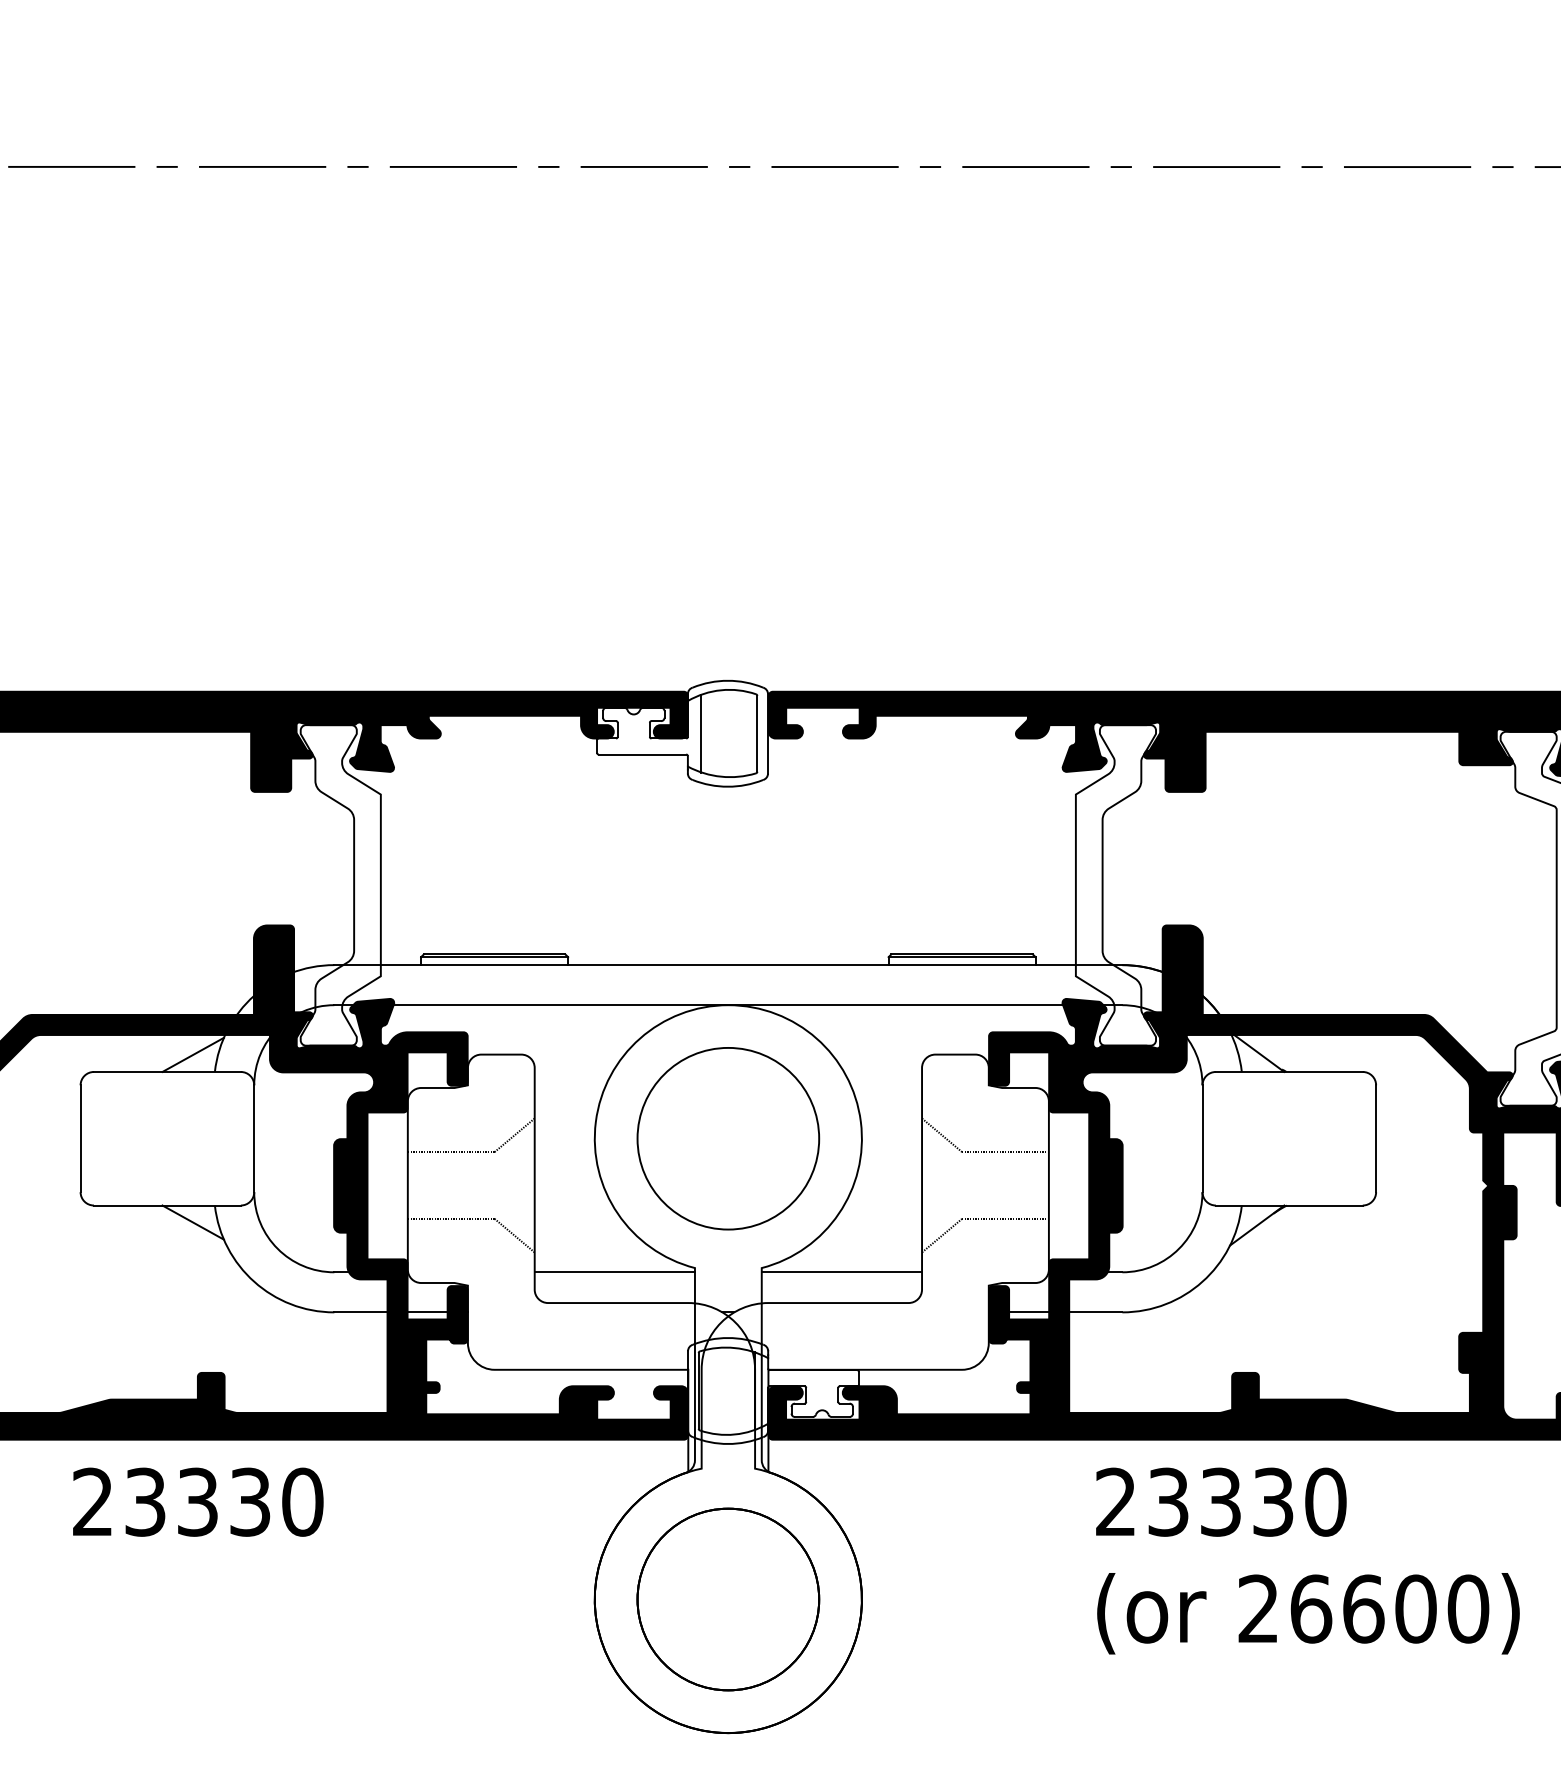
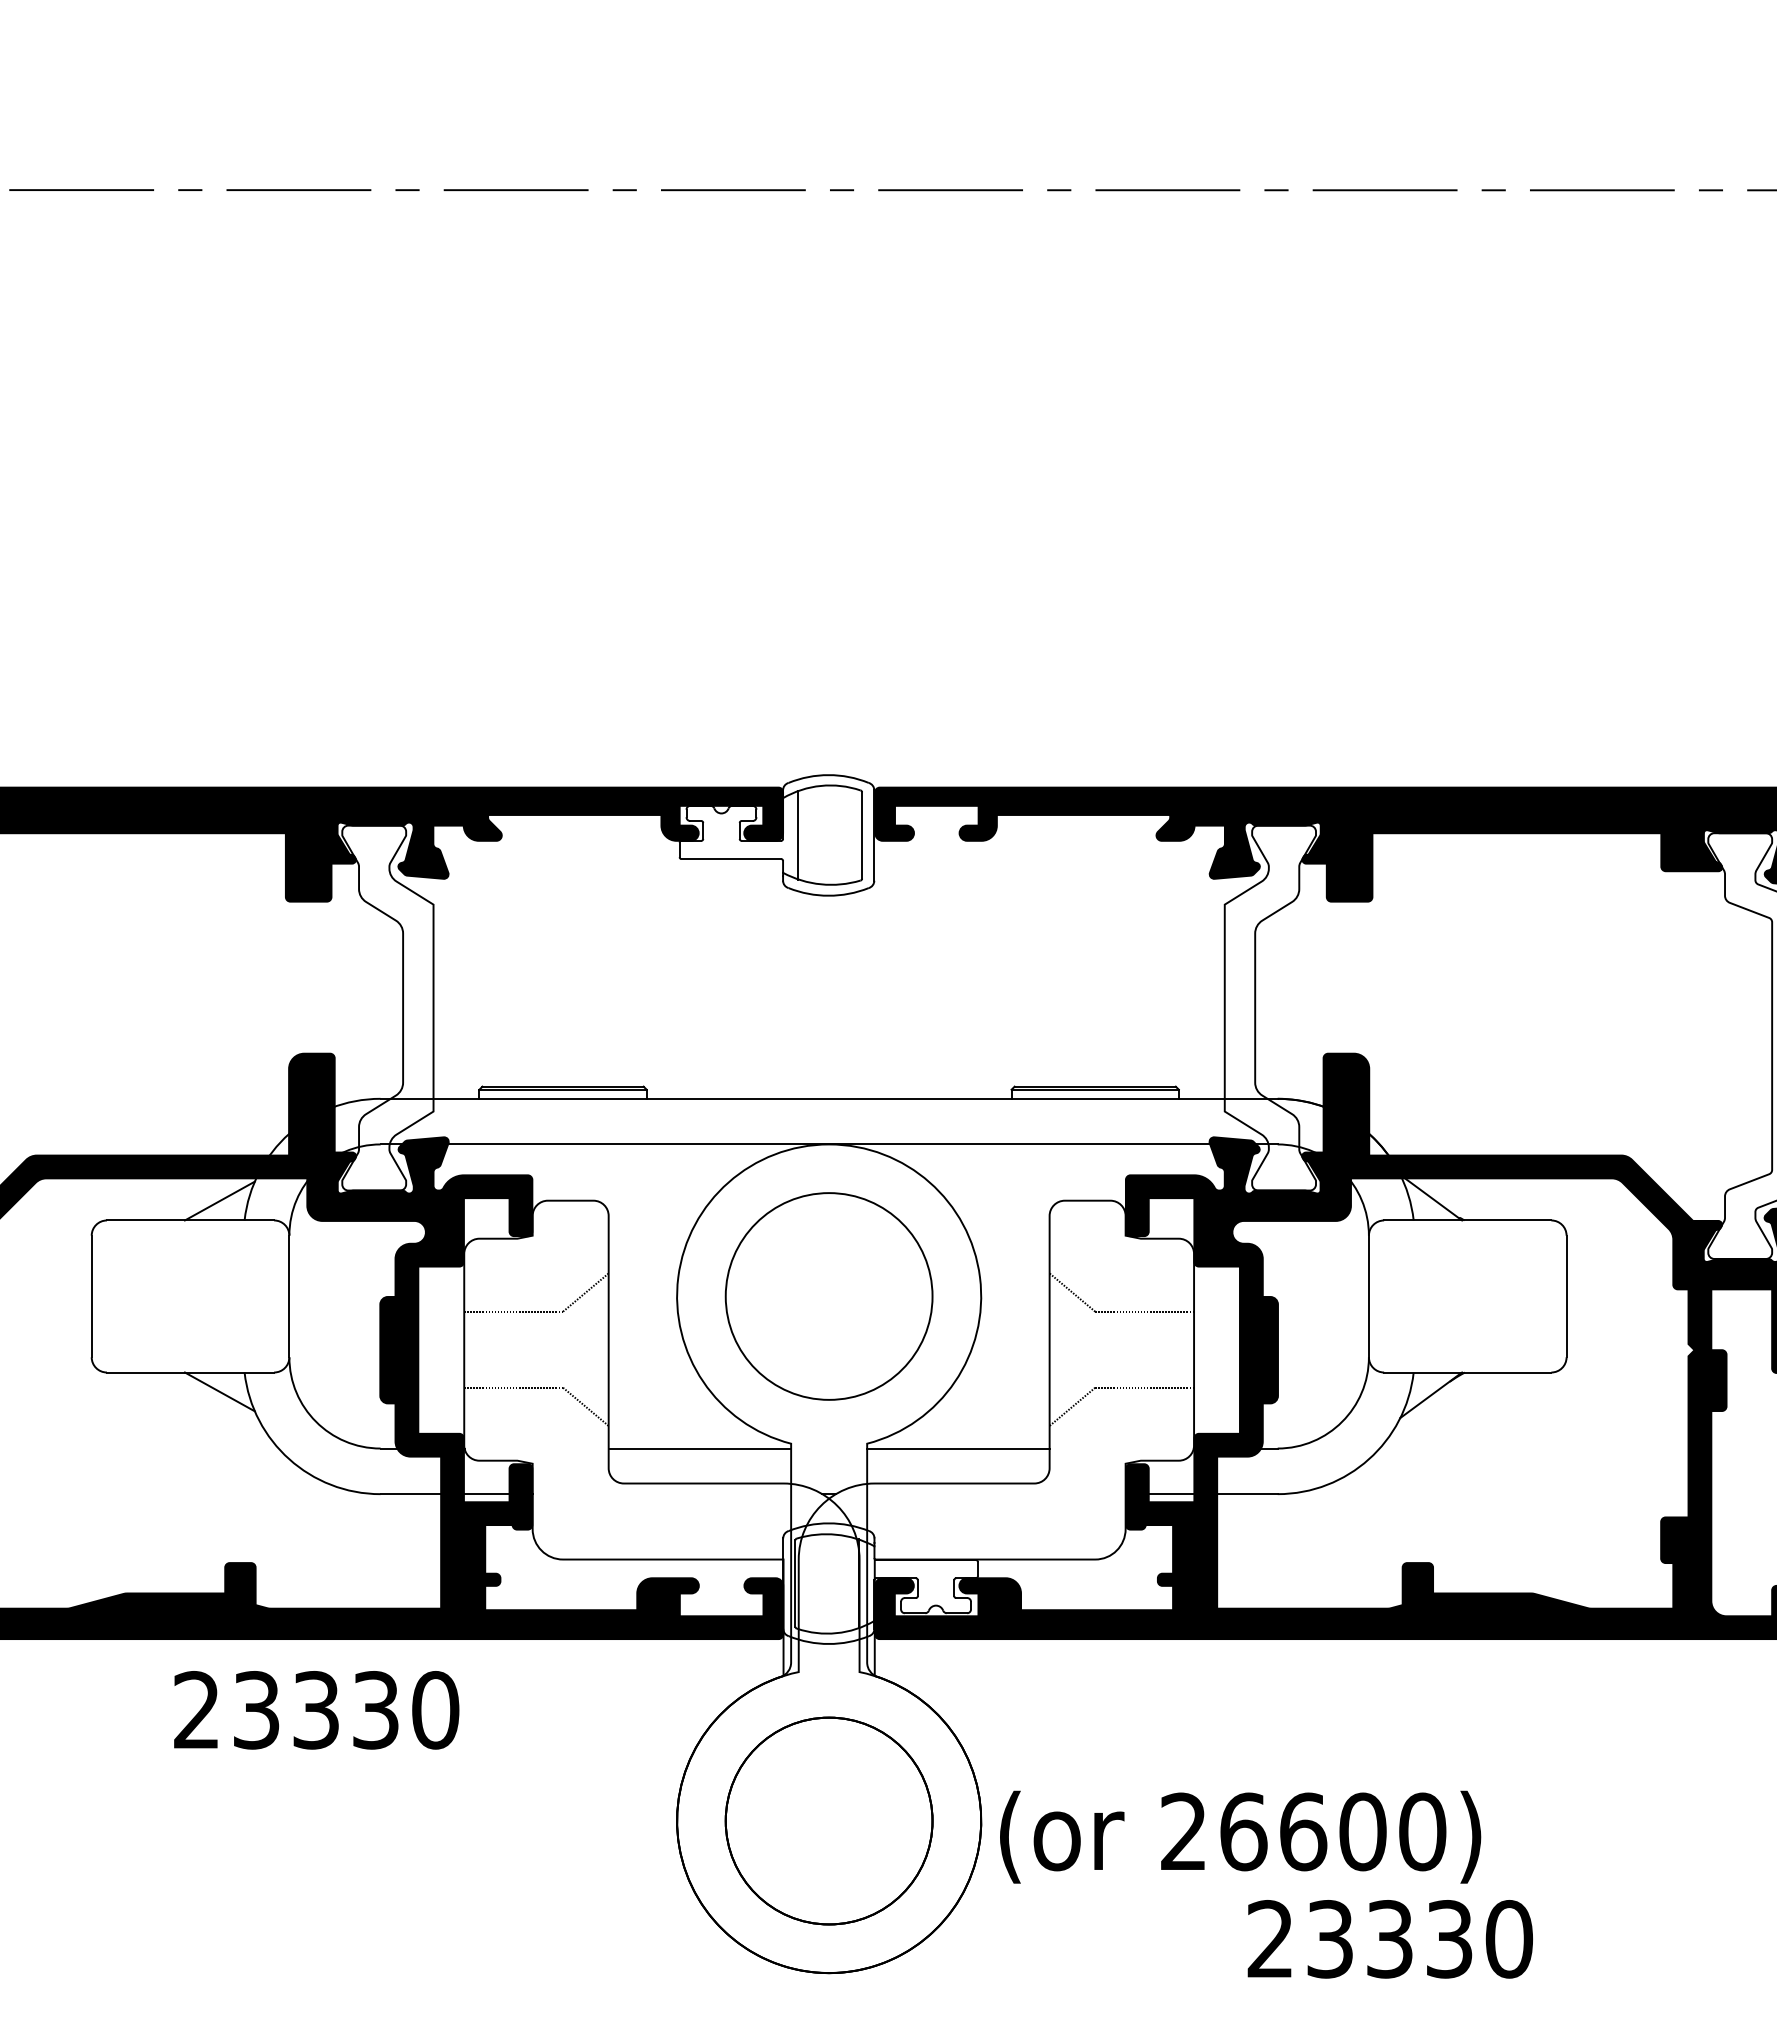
text: (198, 1502) -> (316, 1710), moved
text: (1220, 1502) -> (1389, 1939), moved
text: (1308, 1613) -> (1240, 1836), moved

